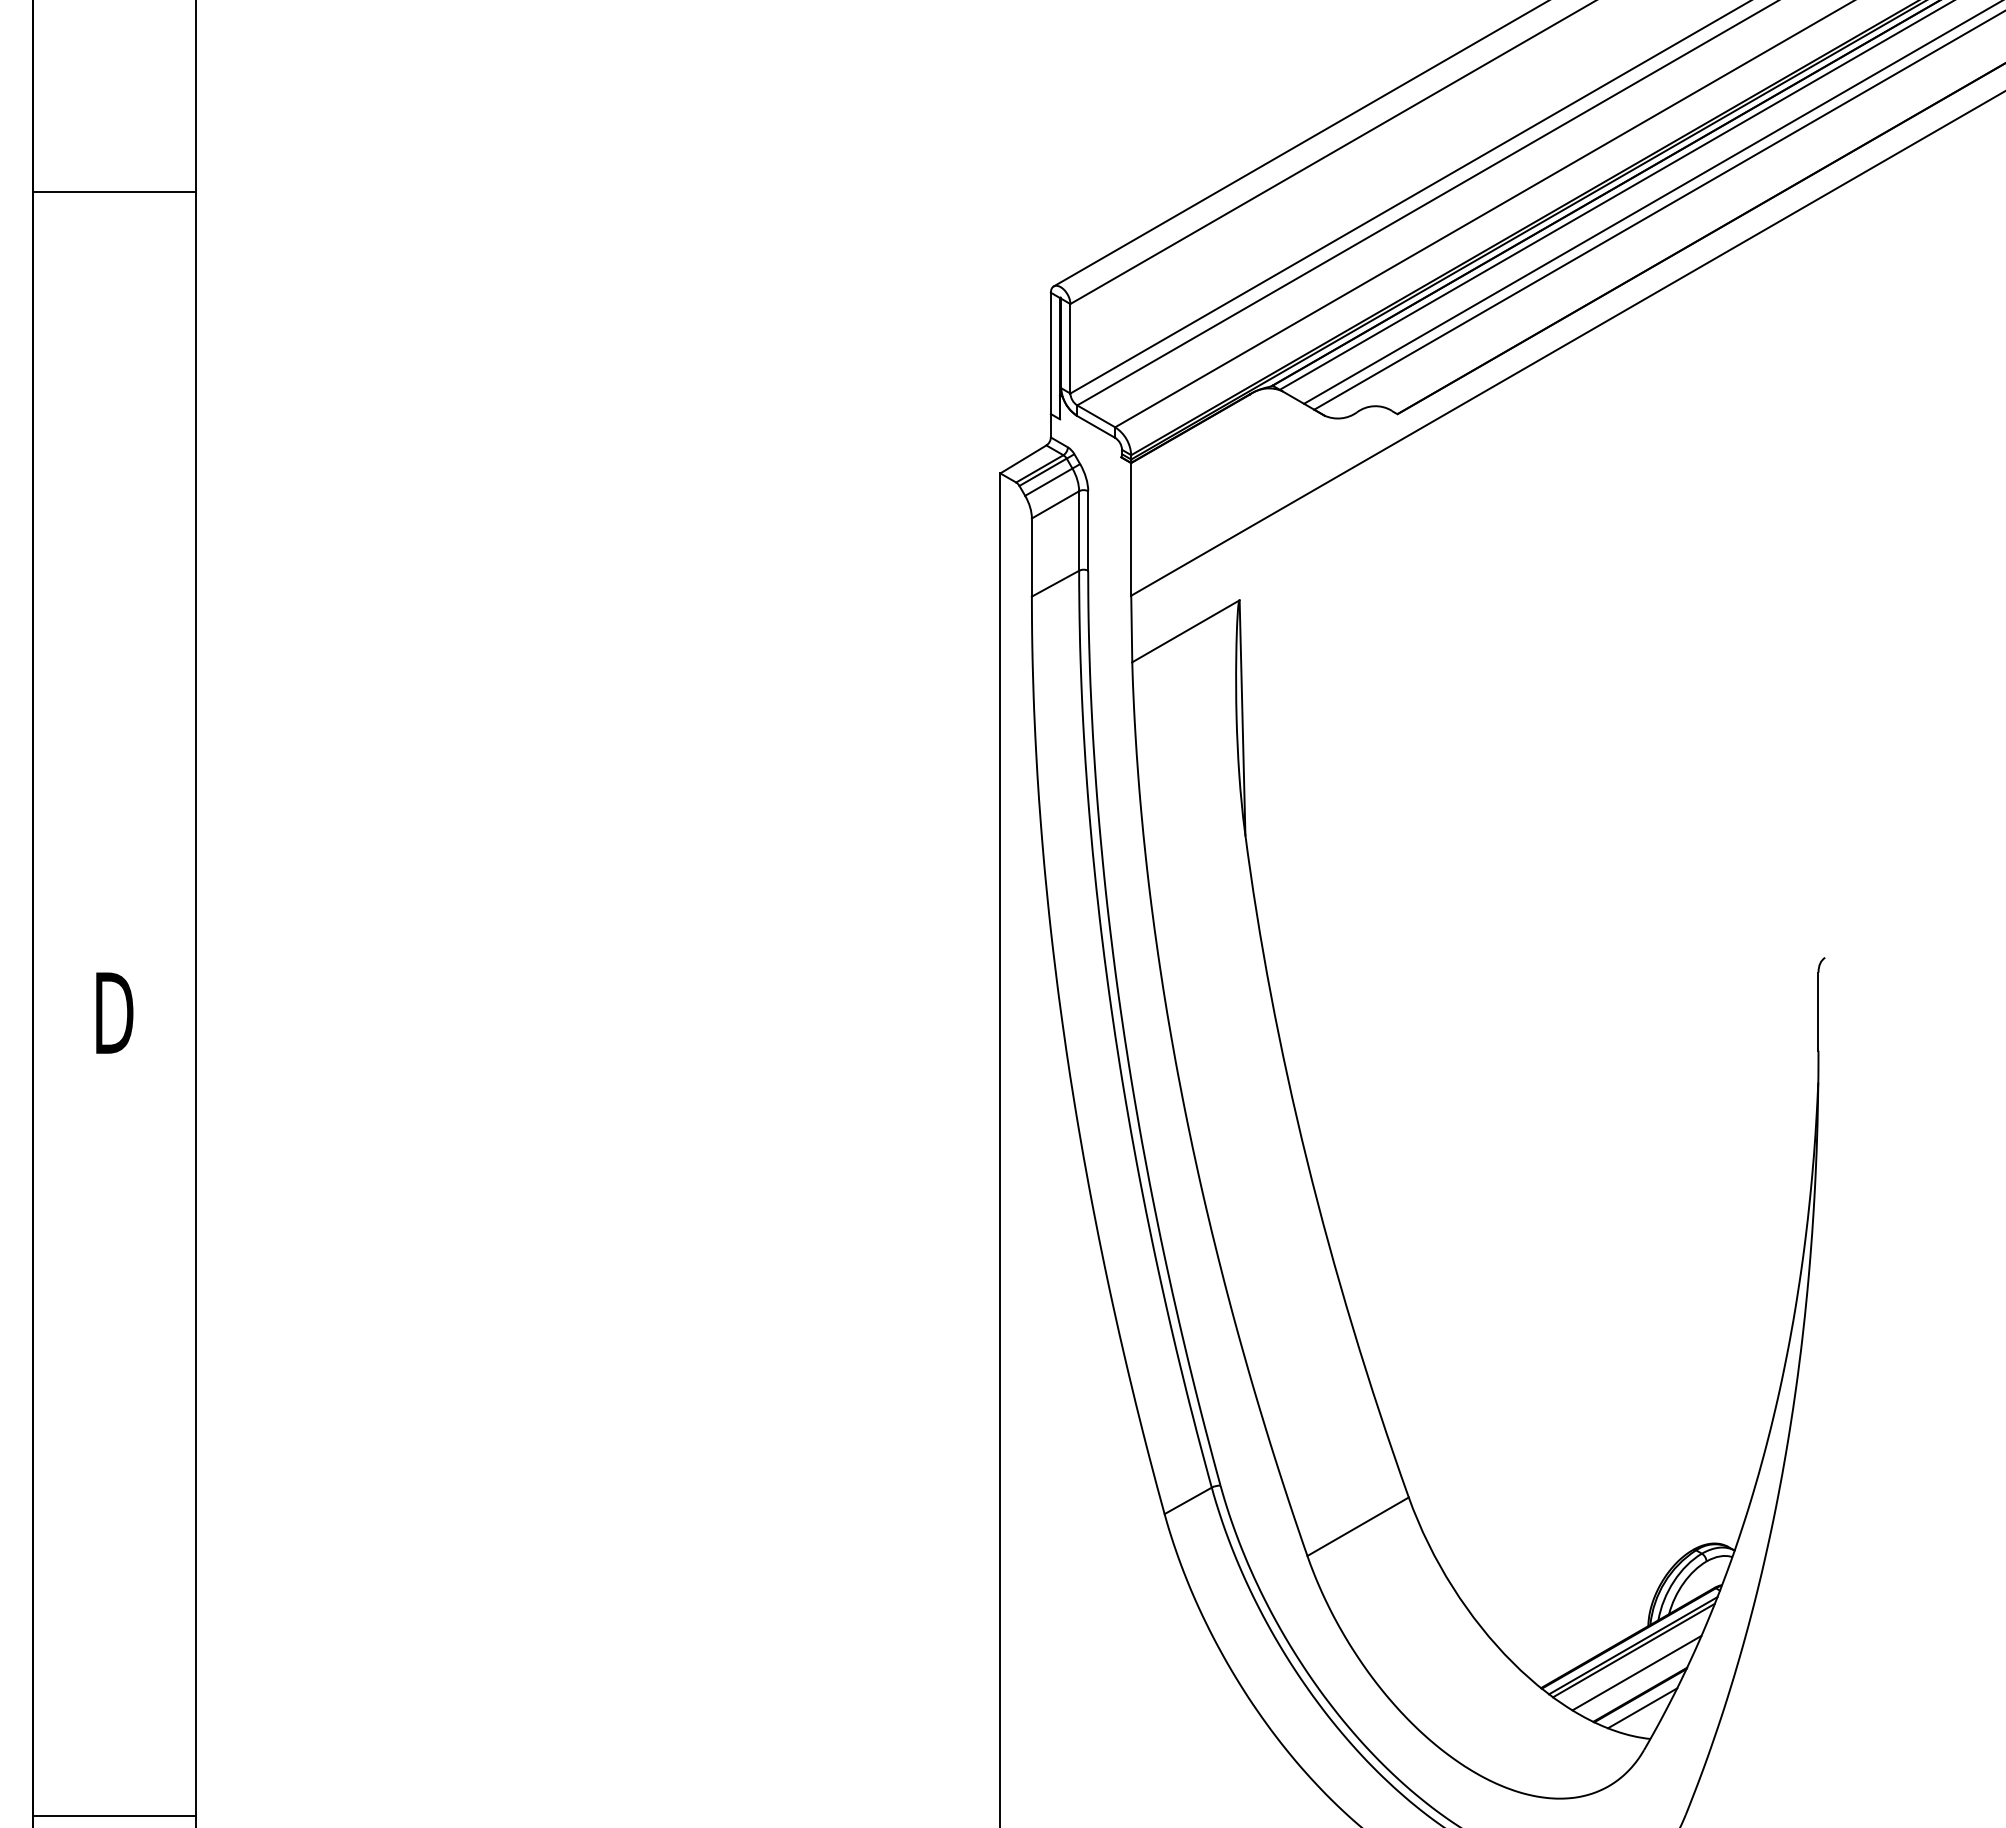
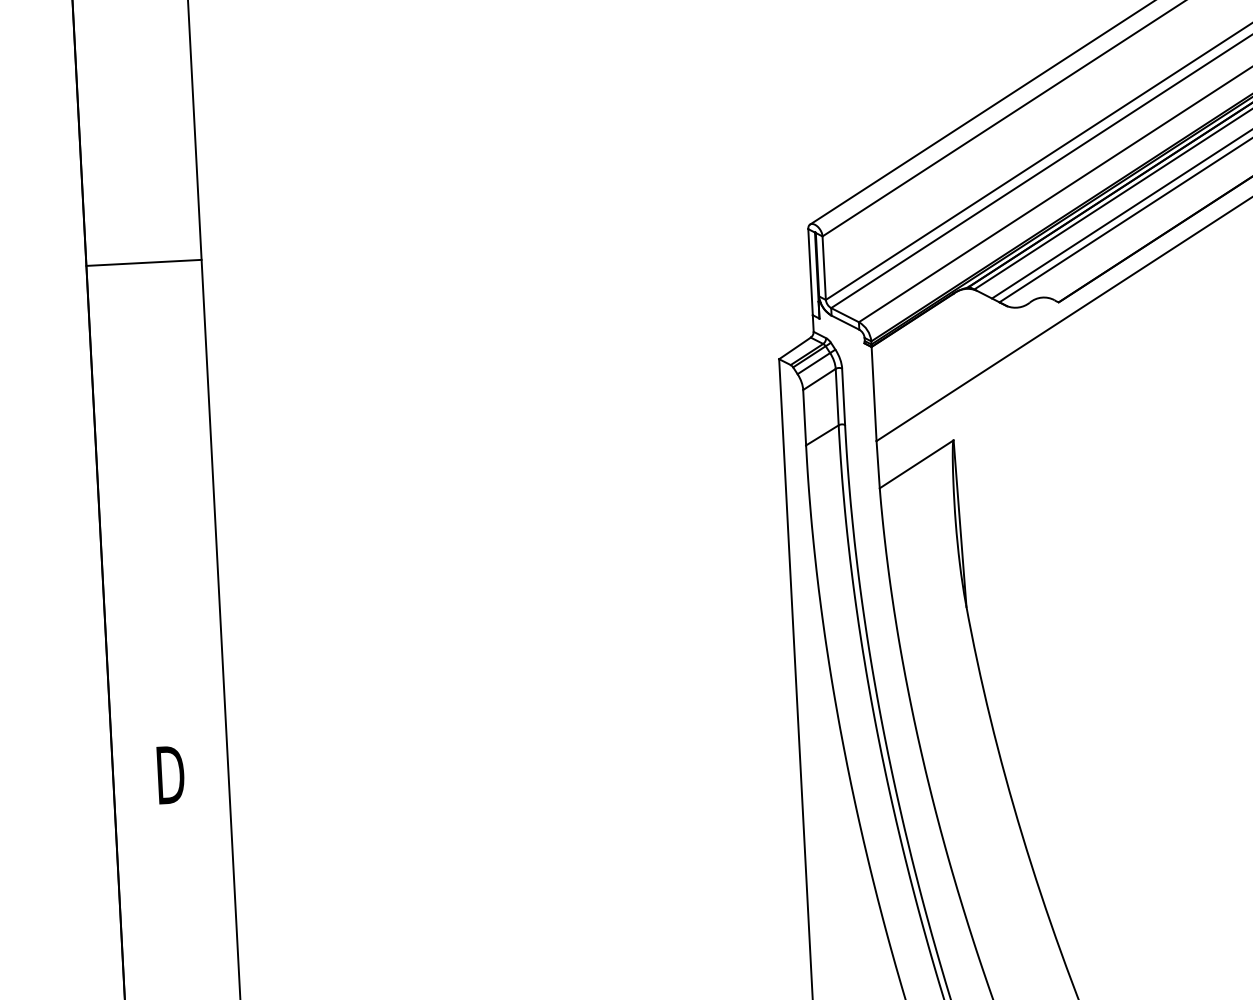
line: (114, 192) -> (143, 263), moved

